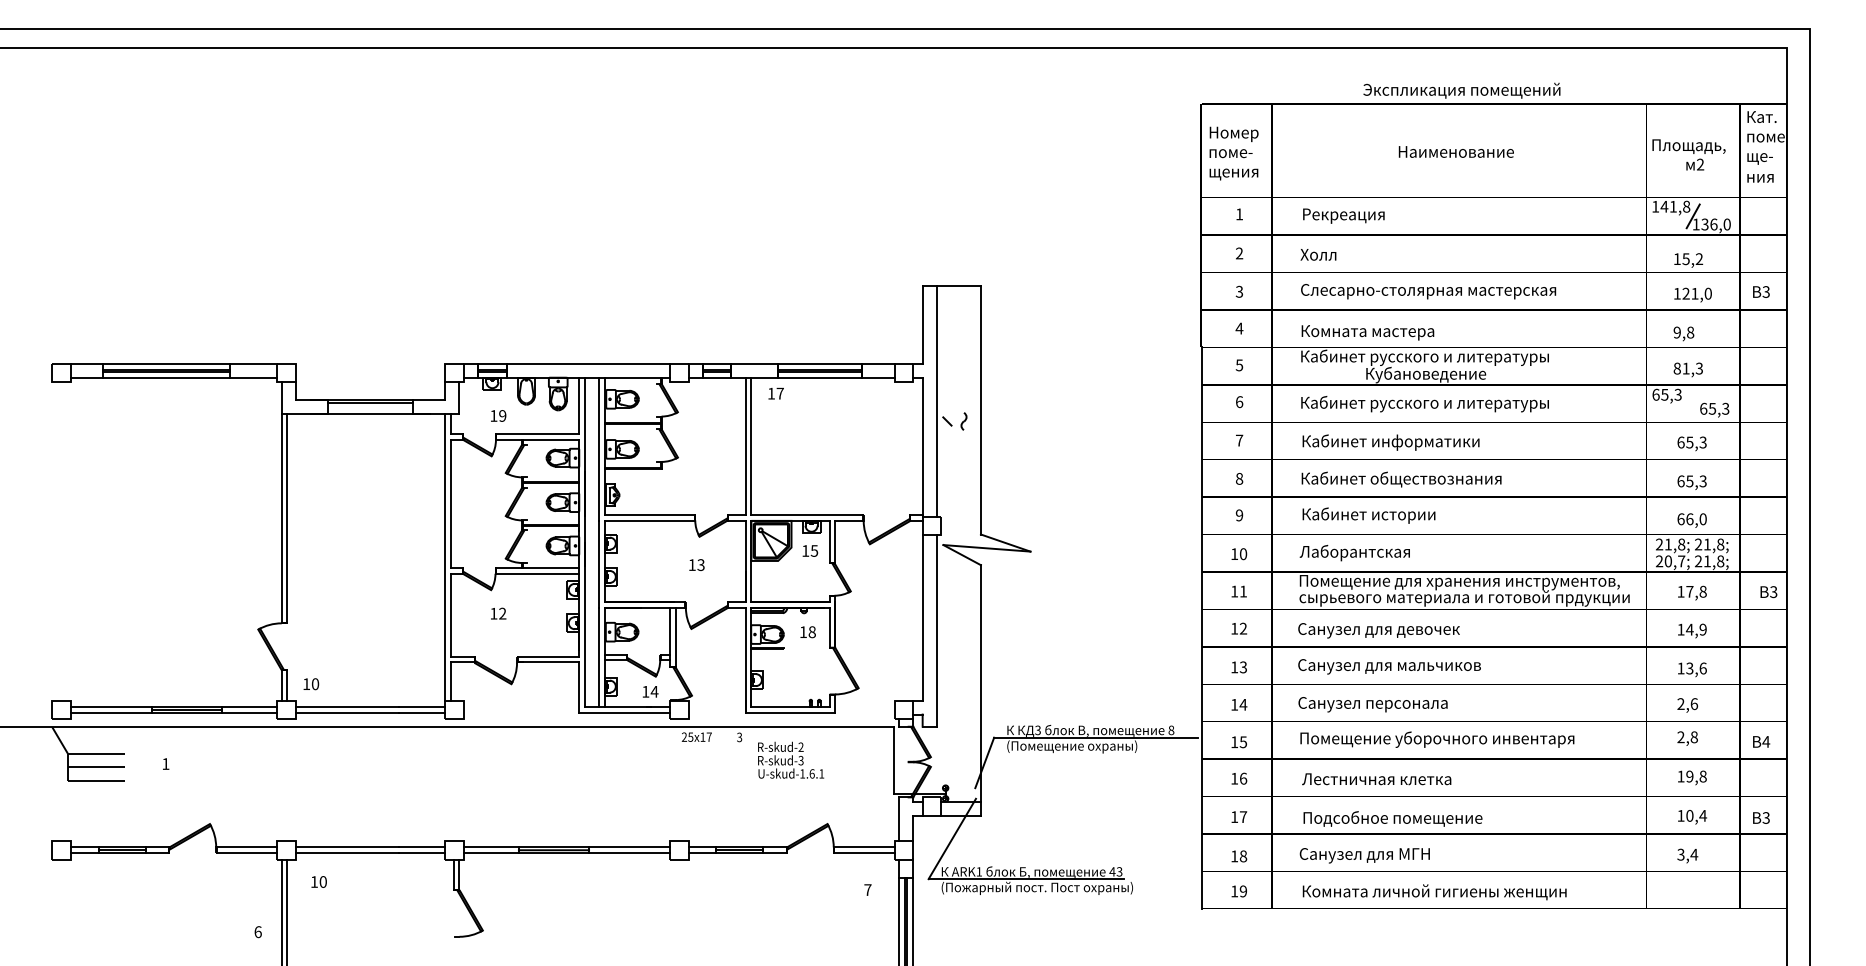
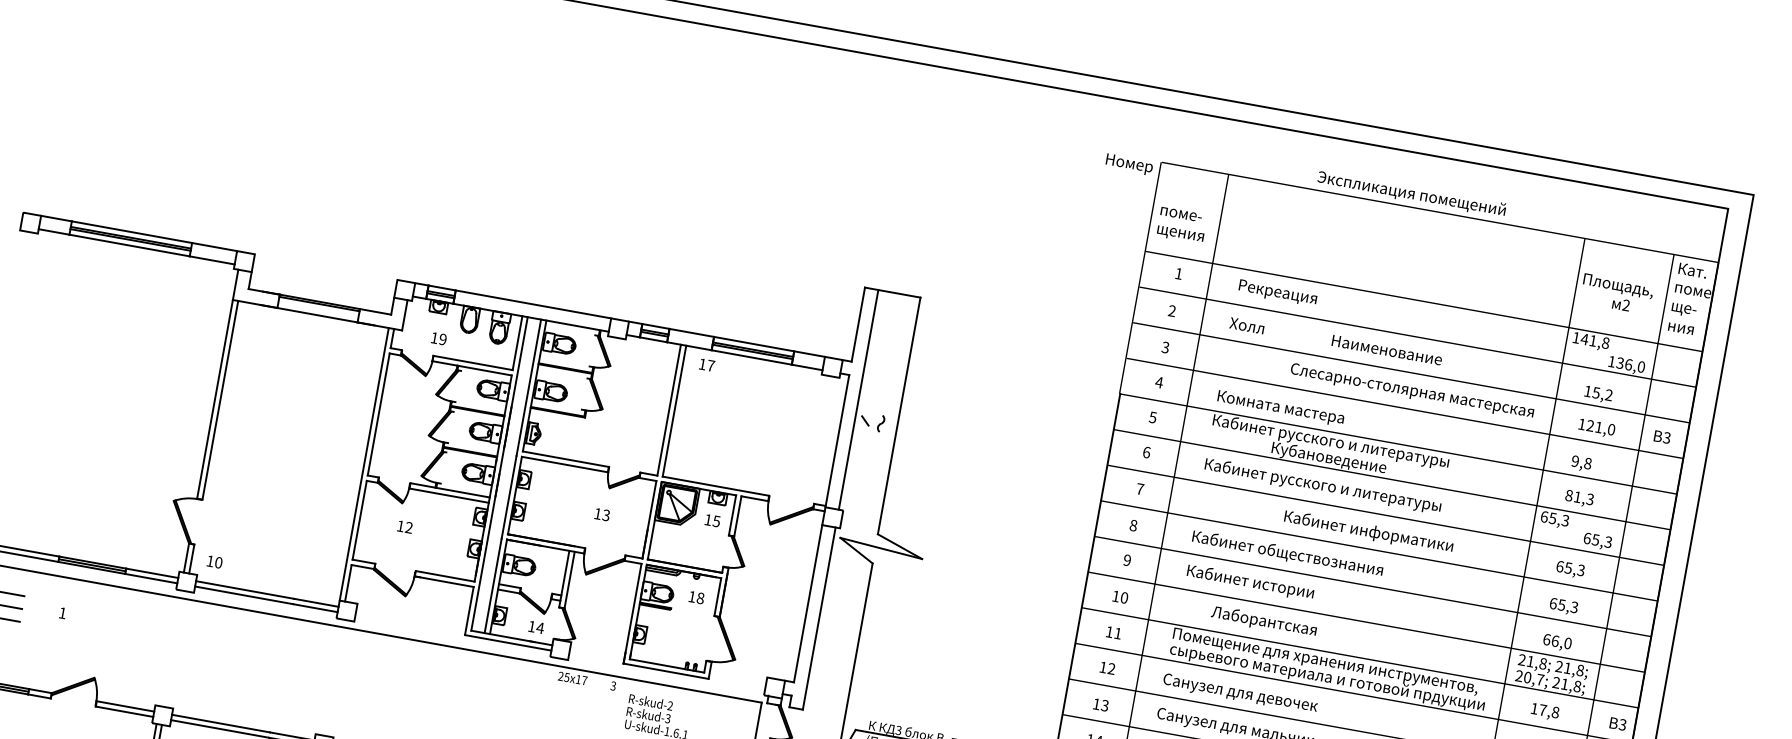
text: (1233, 134) -> (1128, 164), moved
text: (1455, 151) -> (1386, 349), moved
line: (1692, 216) -> (1609, 353), removed
text: (1428, 291) -> (1412, 391), moved
text: (1390, 442) -> (1368, 532), moved
text: (1354, 552) -> (1263, 621), moved

